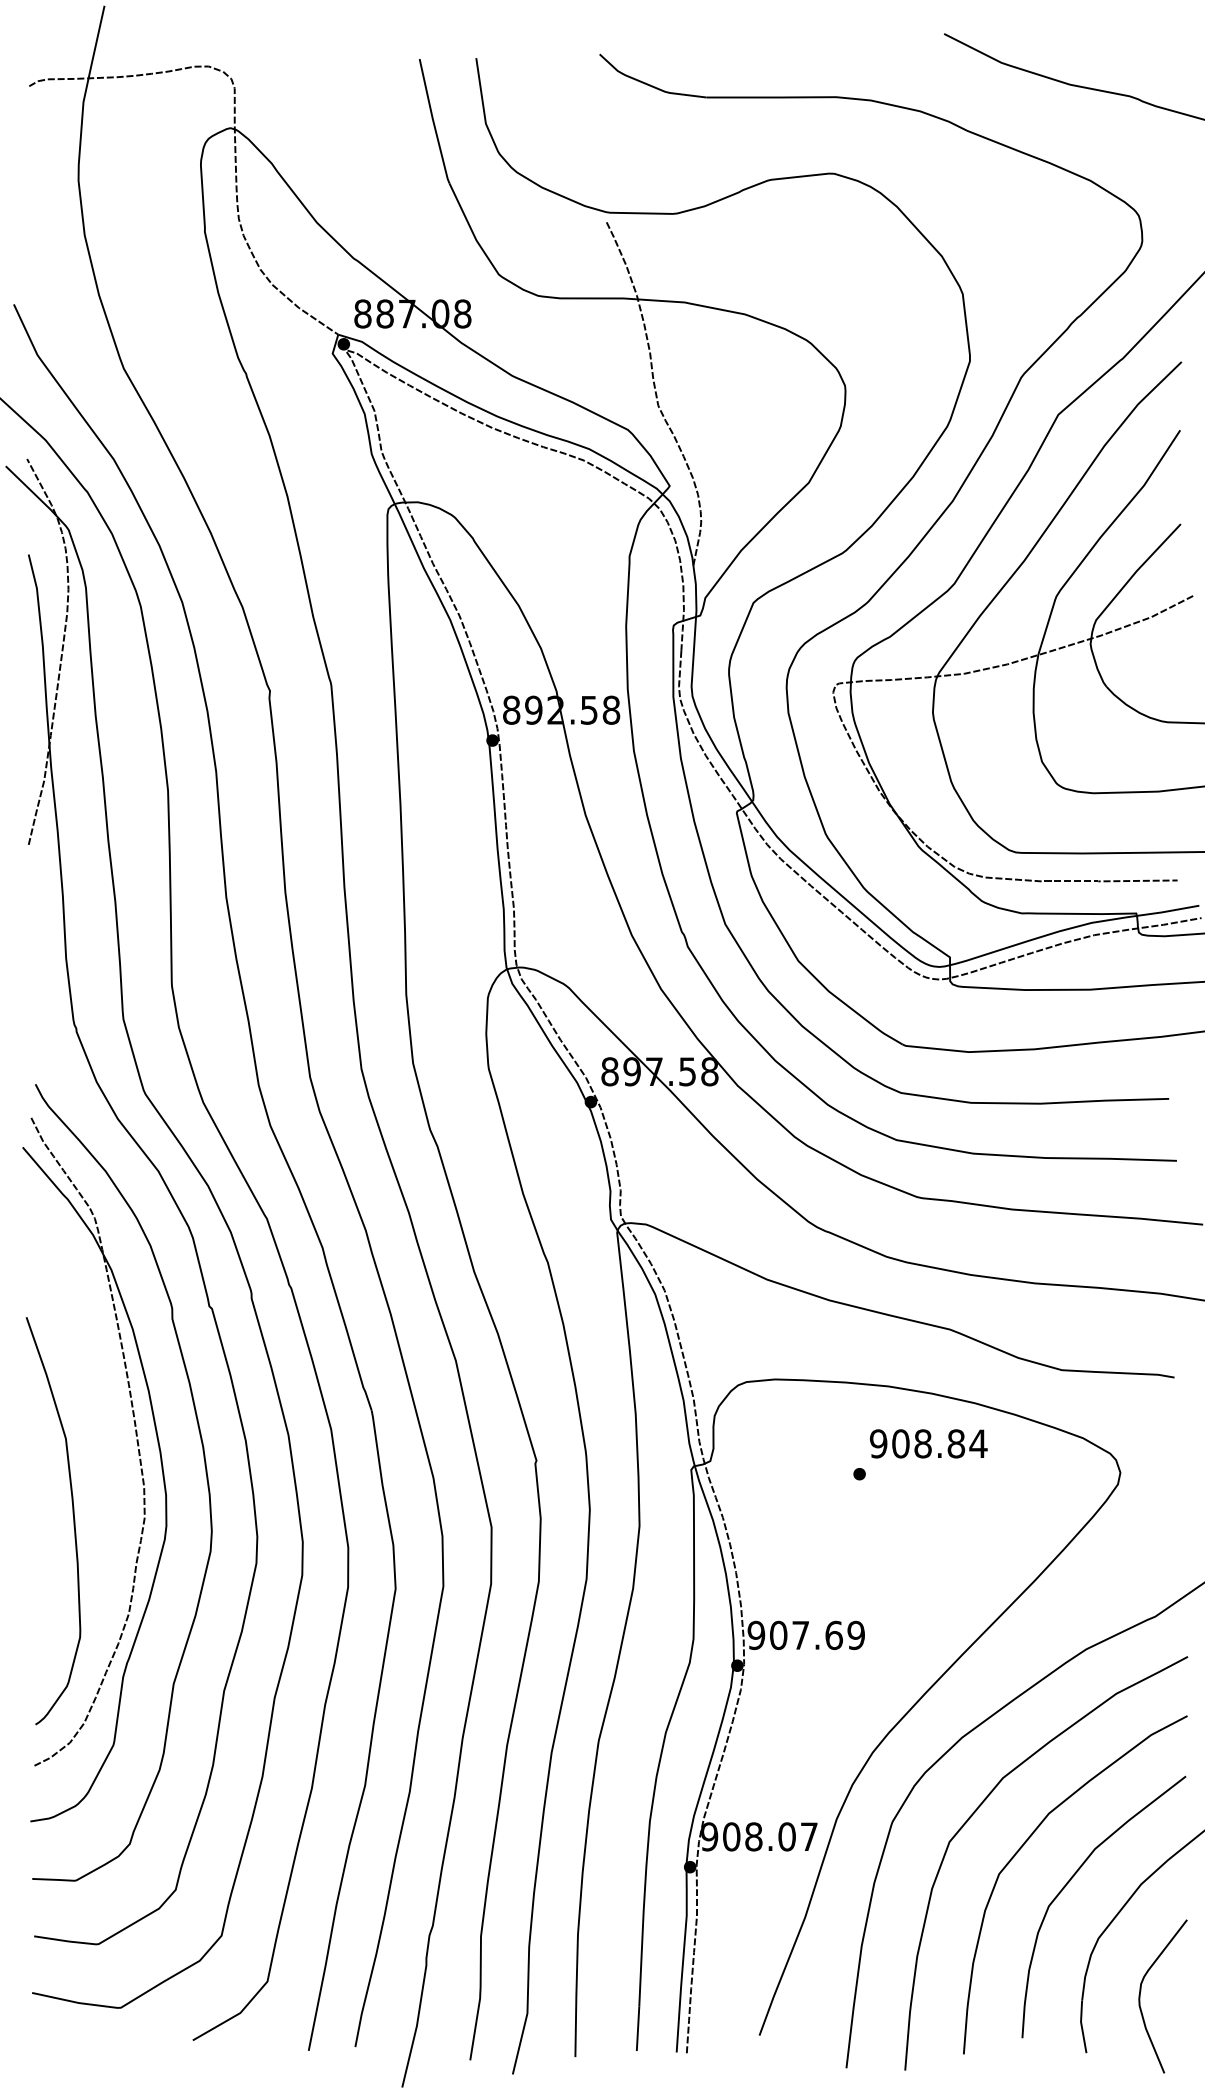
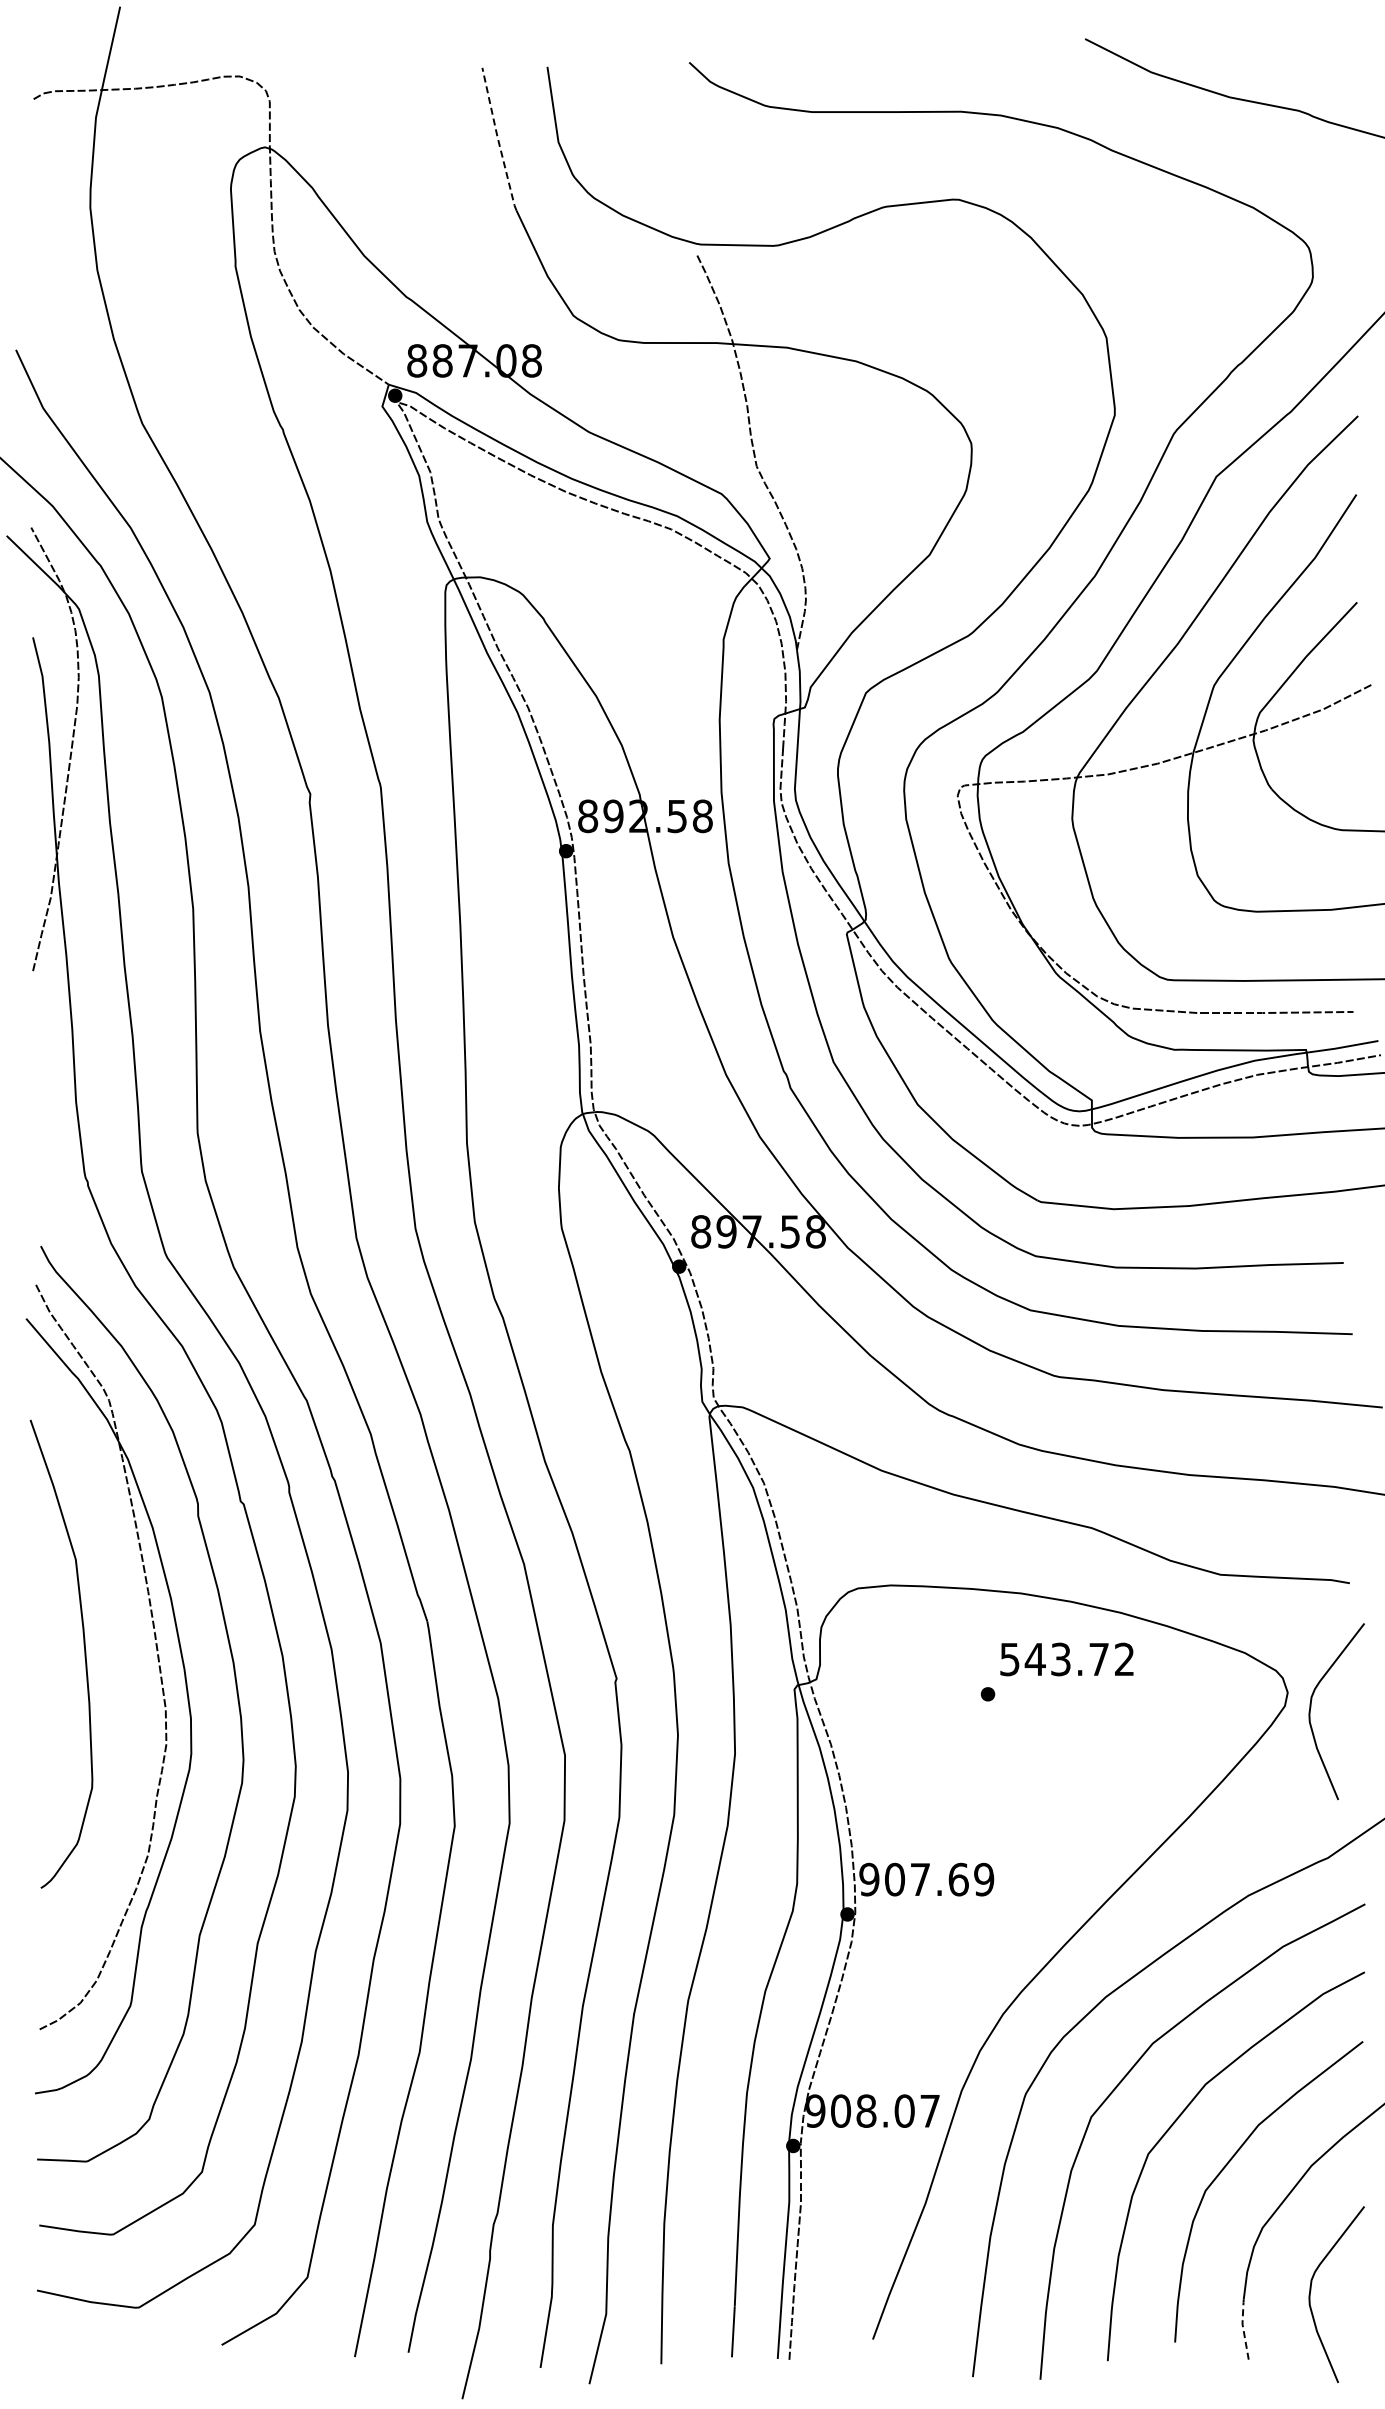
line: (433, 121) -> (498, 139), solid -> dashed
text: (928, 1443) -> (1067, 1659), 908.84 -> 543.72
curve: (1141, 1485) -> (1311, 1707), added
curve: (73, 1520) -> (84, 1653), moved
line: (1081, 2025) -> (1243, 2327), solid -> dashed

